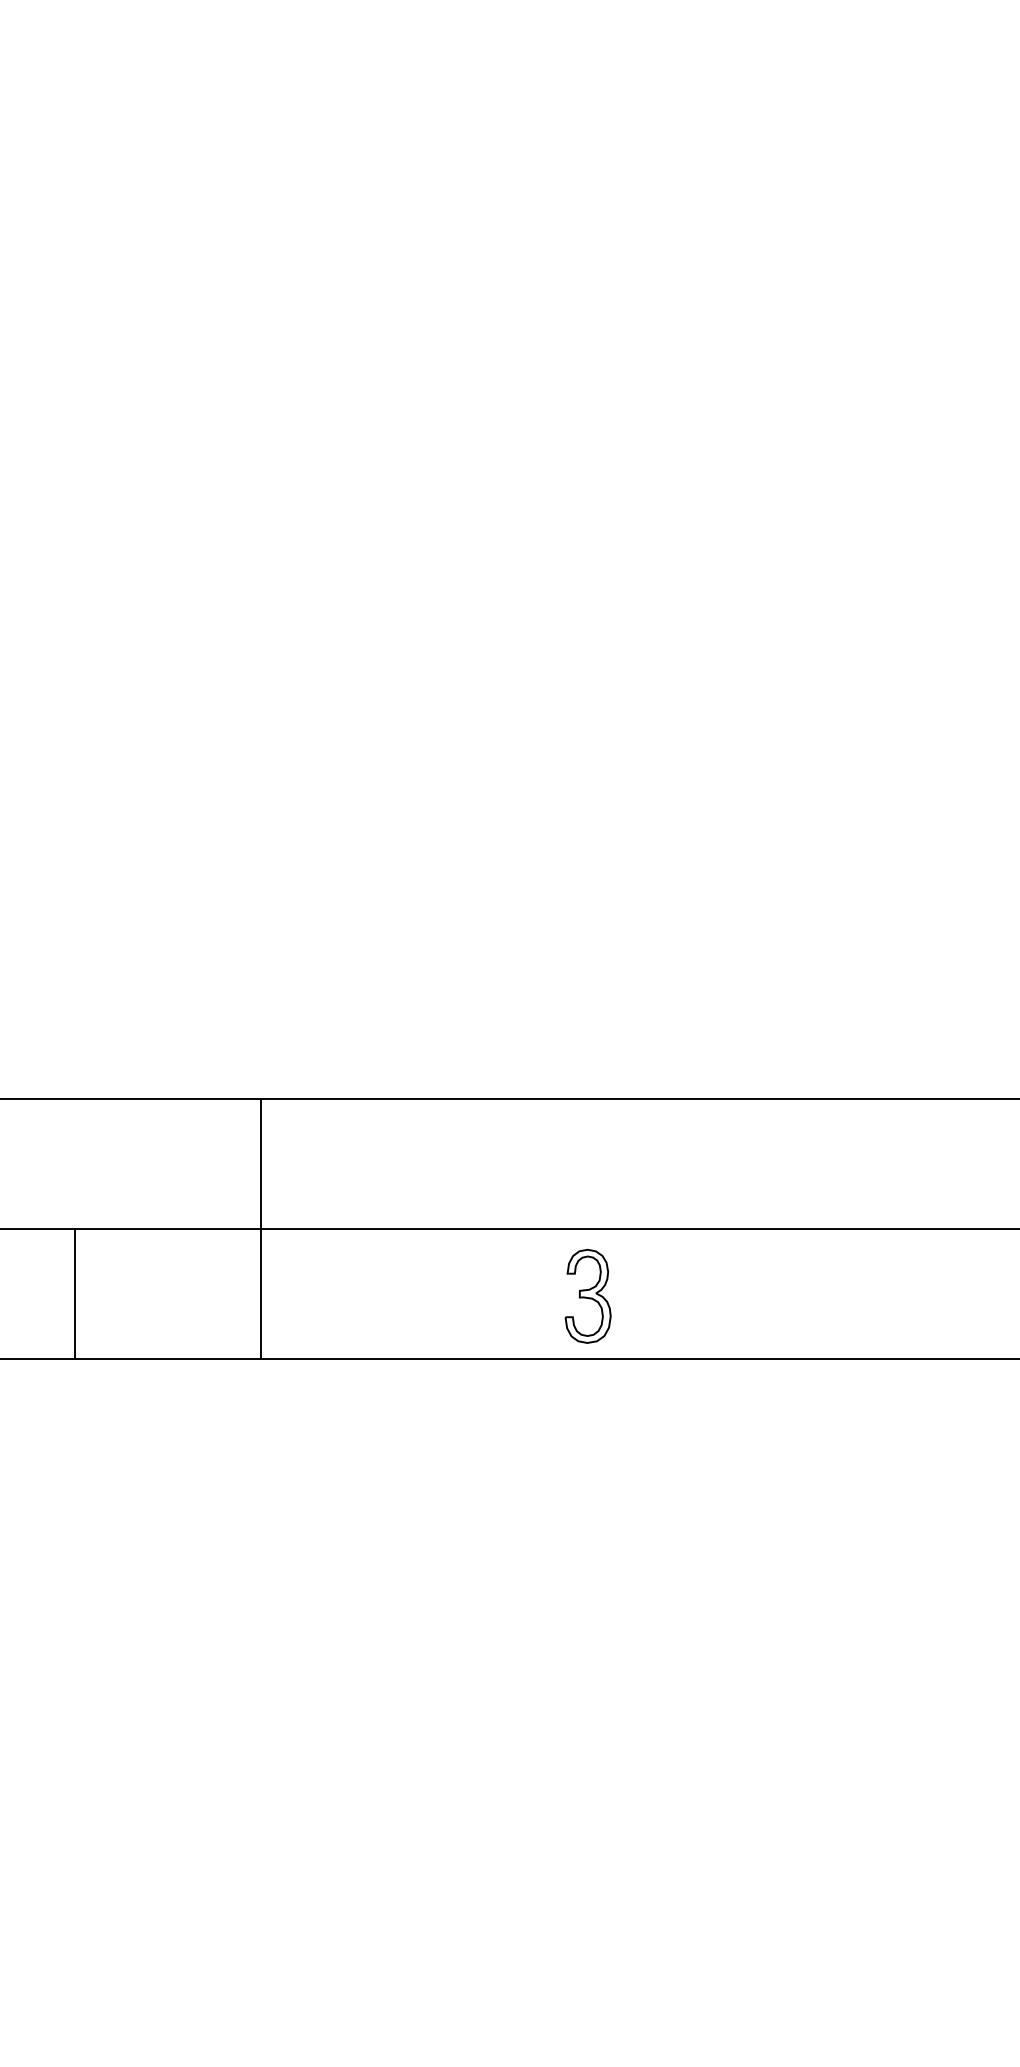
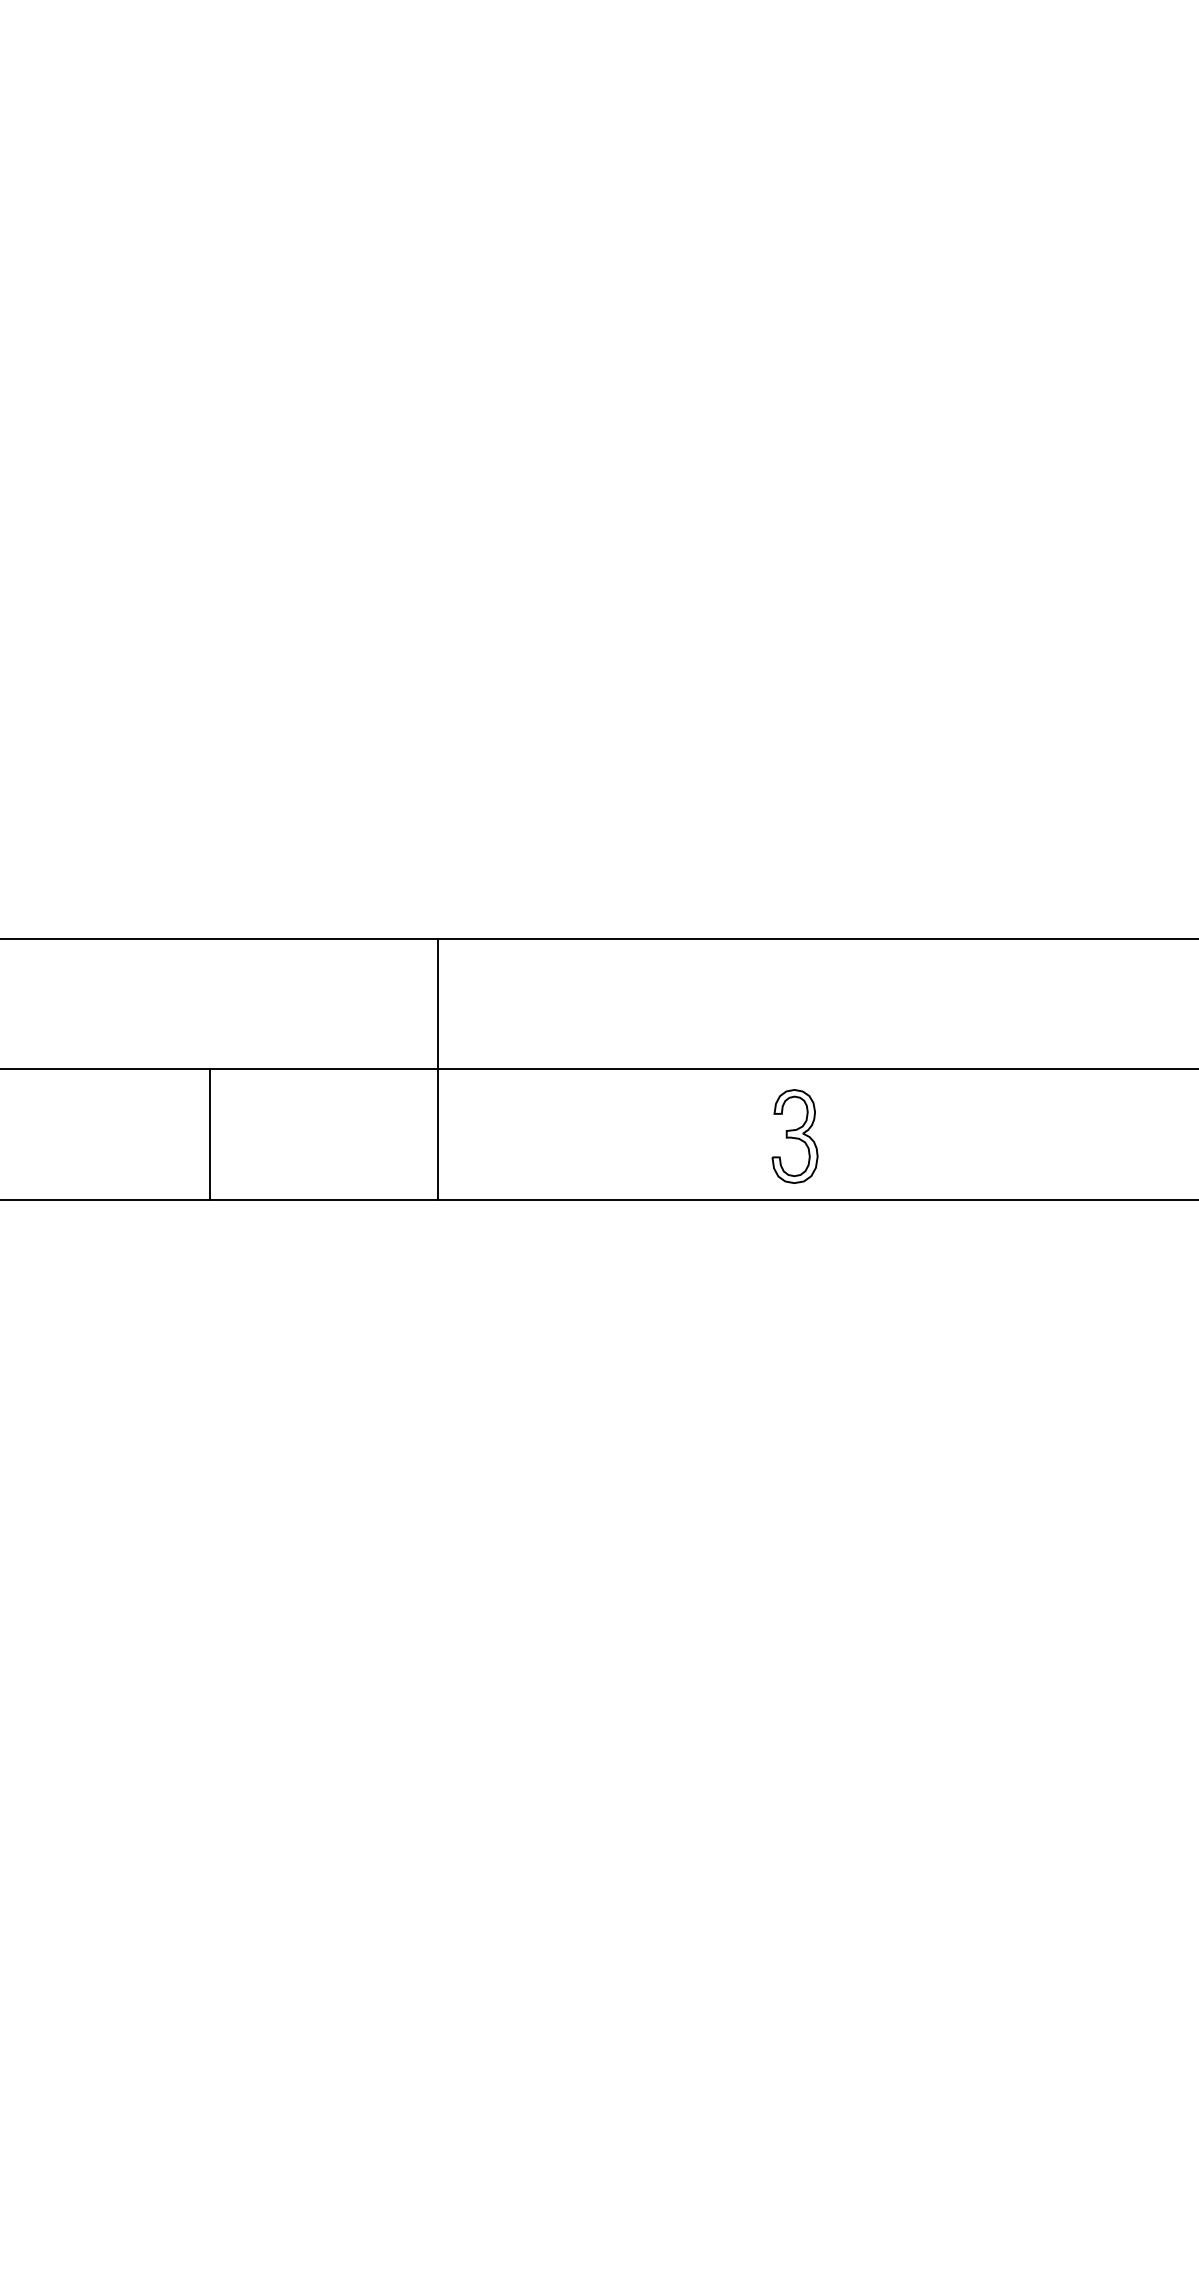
line: (260, 1229) -> (437, 1069), moved
part: (587, 1296) -> (794, 1136), moved

